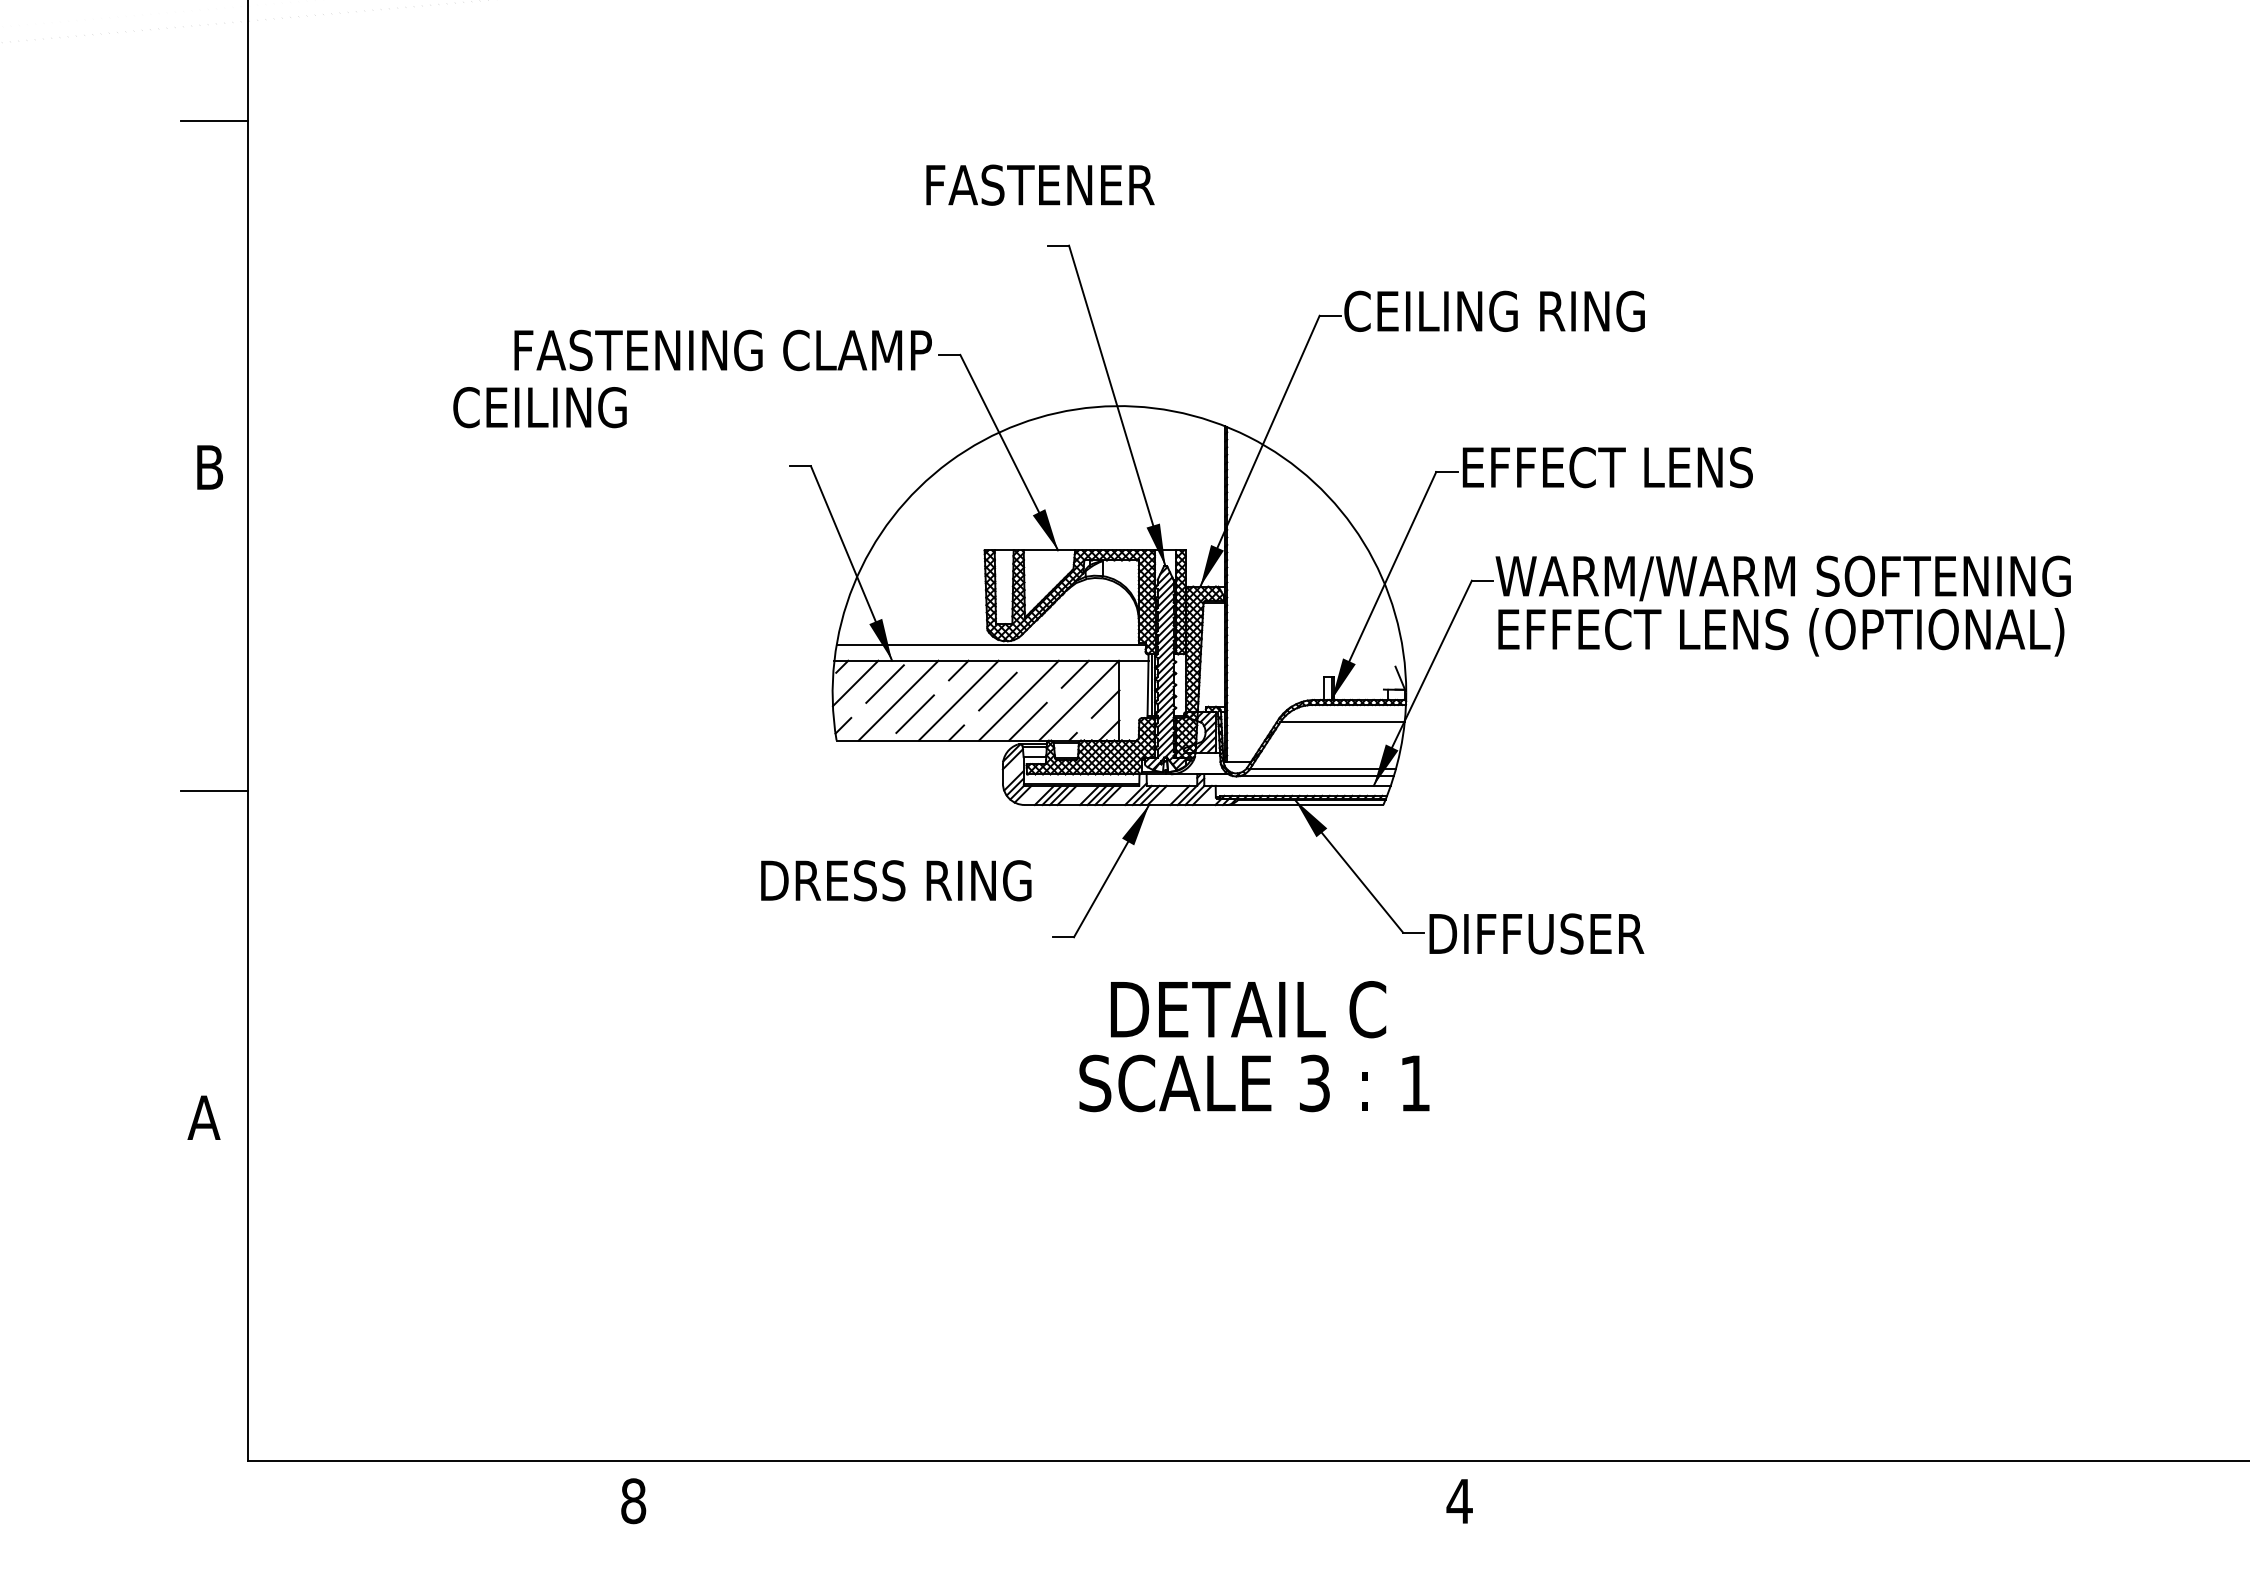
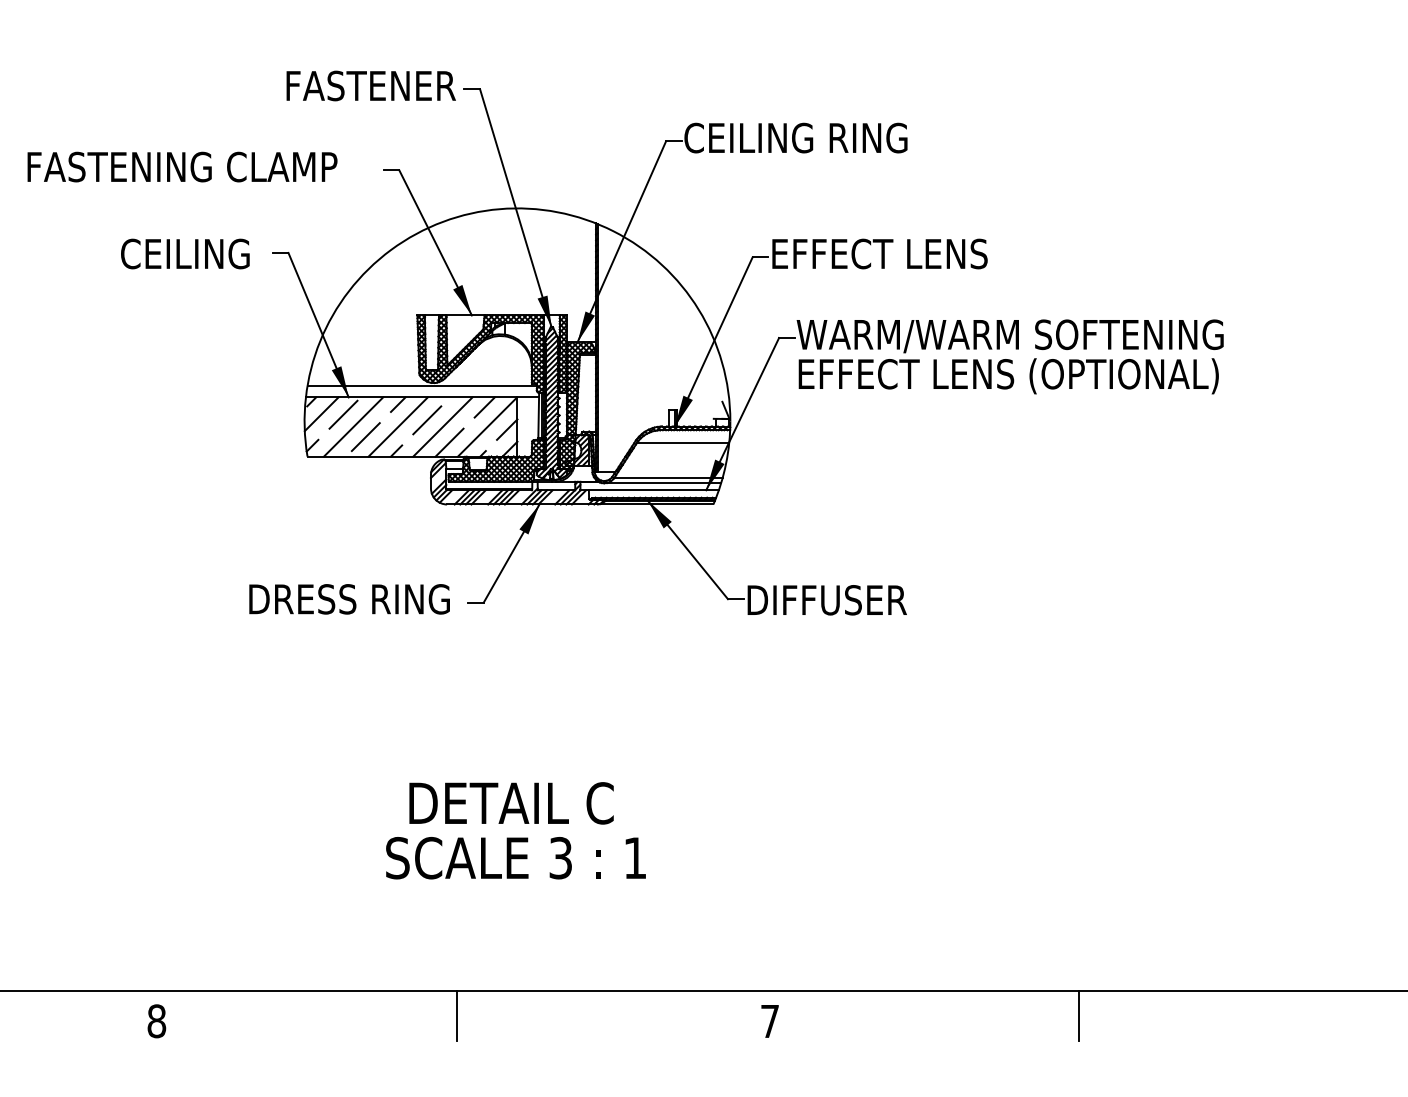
text: (1040, 184) -> (371, 85), moved
text: (722, 350) -> (181, 167), moved
text: (539, 407) -> (184, 253), moved
text: (896, 880) -> (349, 599), moved
text: (1254, 1046) -> (516, 830), moved
line: (1037, 1493) -> (456, 1015), added
line: (1875, 1493) -> (1078, 1015), added
text: (1459, 1501) -> (769, 1021), 4 -> 7

